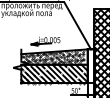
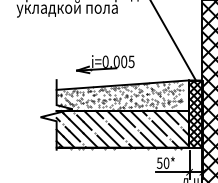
hatch: (90, 66) -> (194, 114), added

